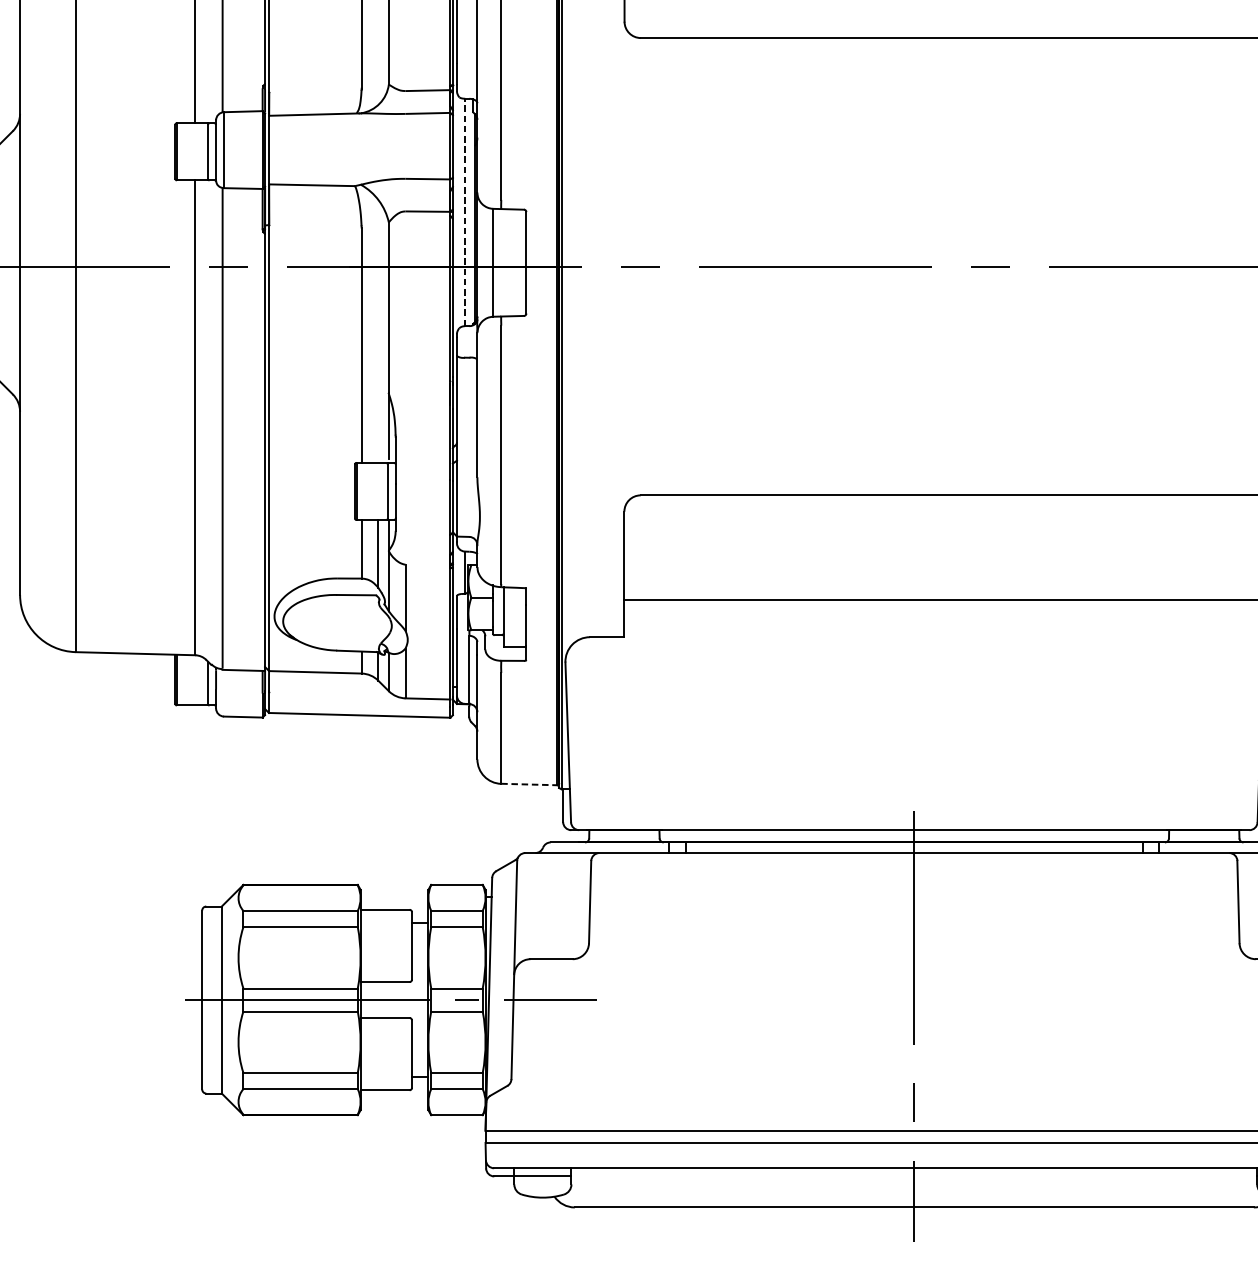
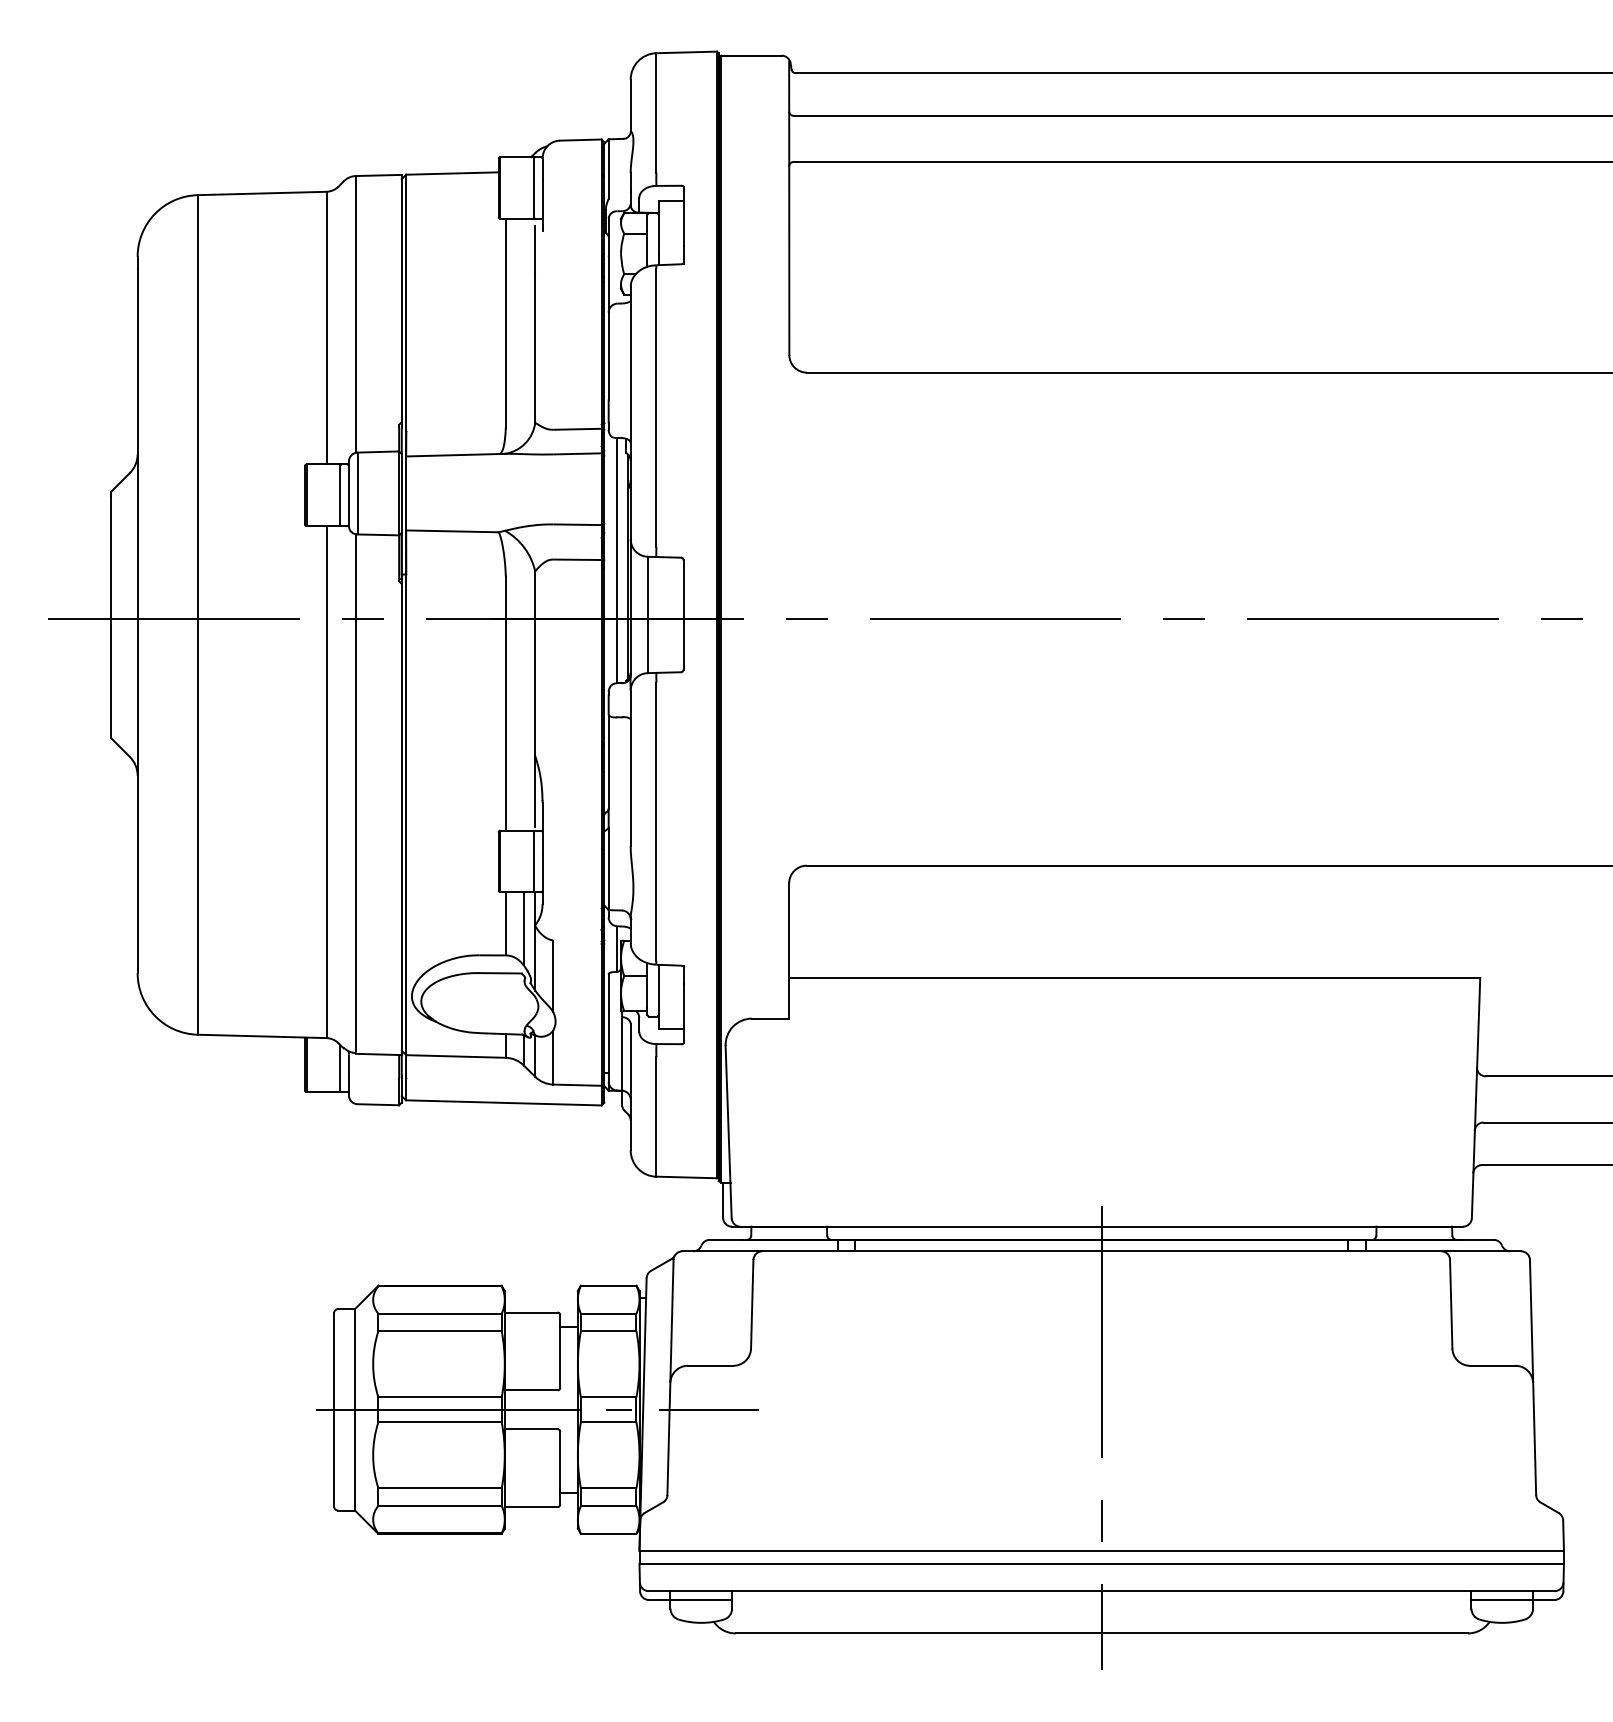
line: (465, 212) -> (617, 560), dashed -> solid
line: (530, 784) -> (687, 1177), dashed -> solid

